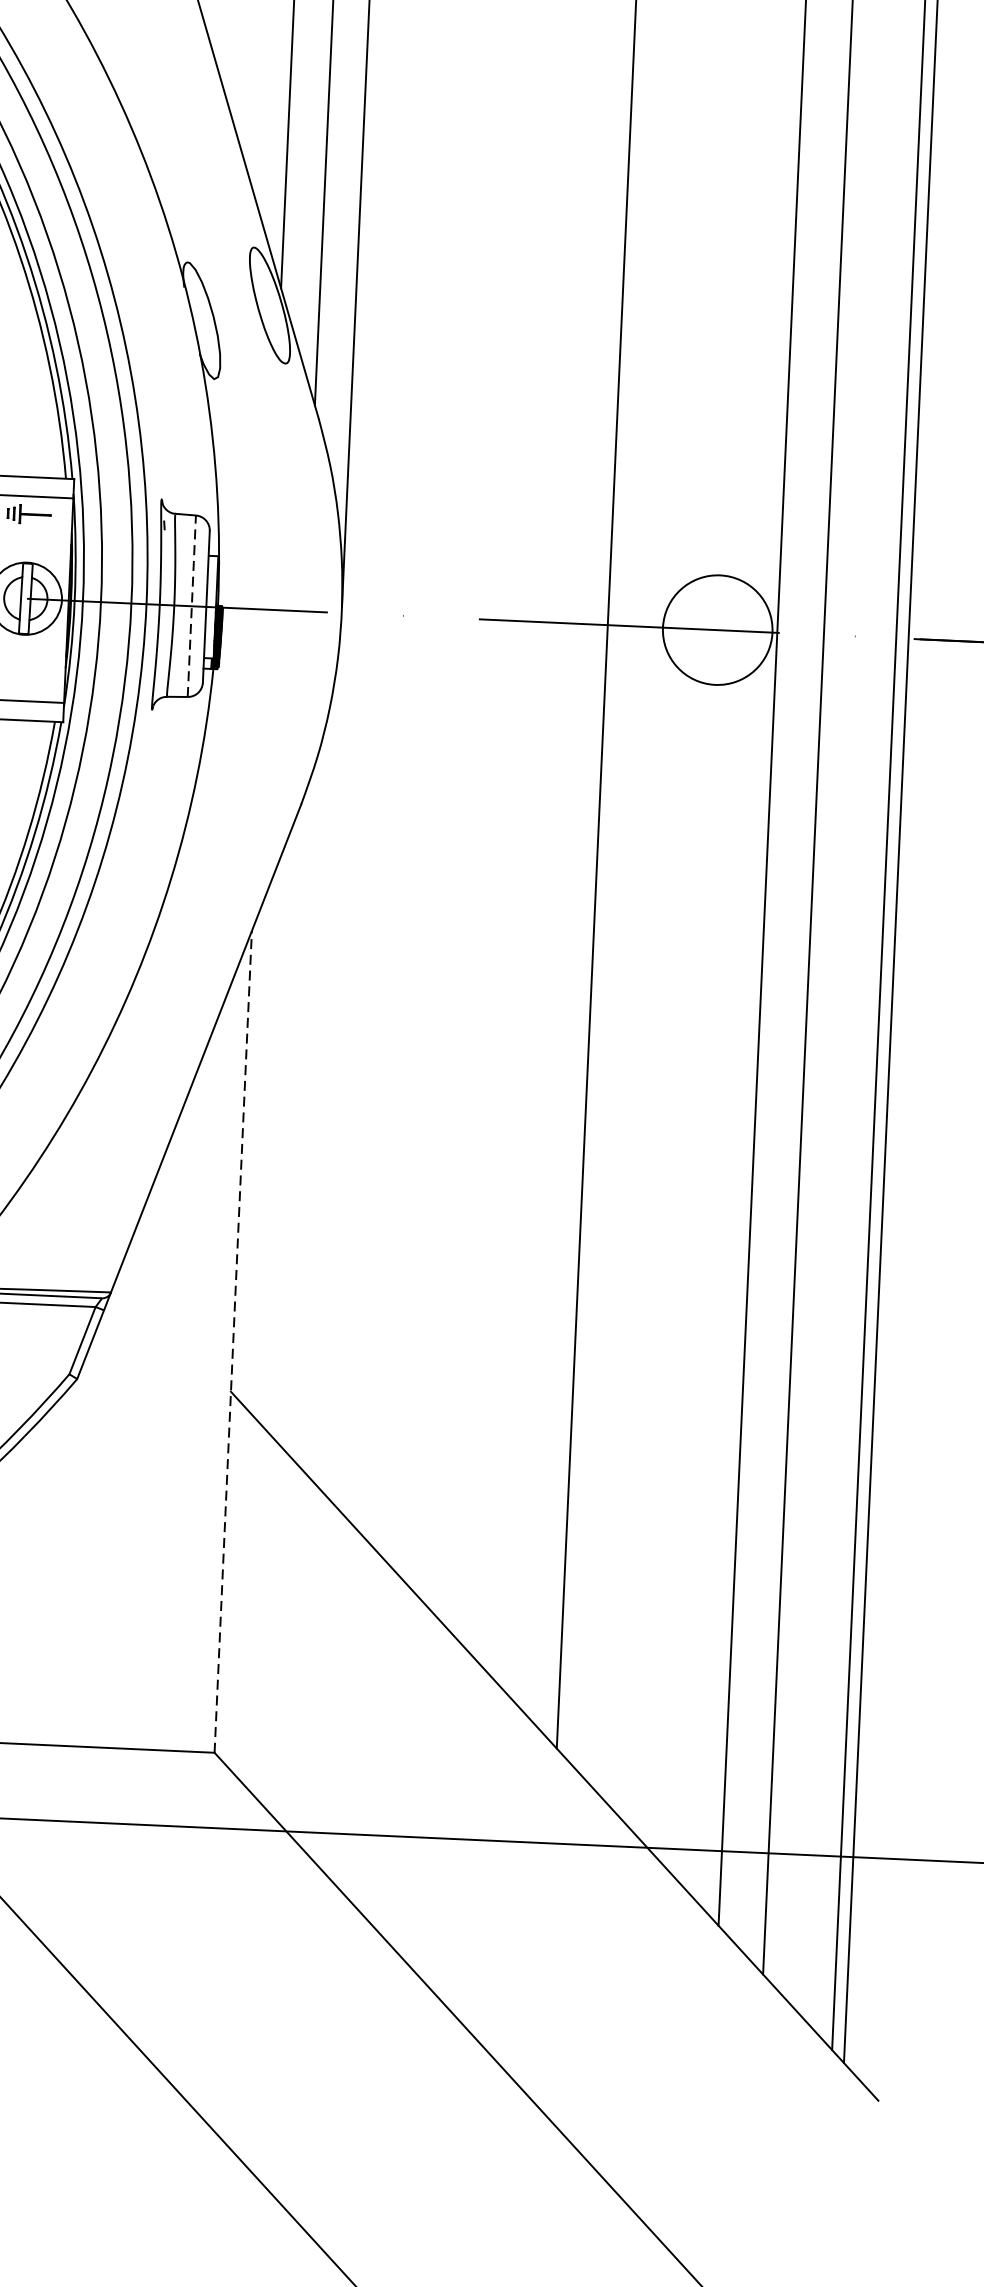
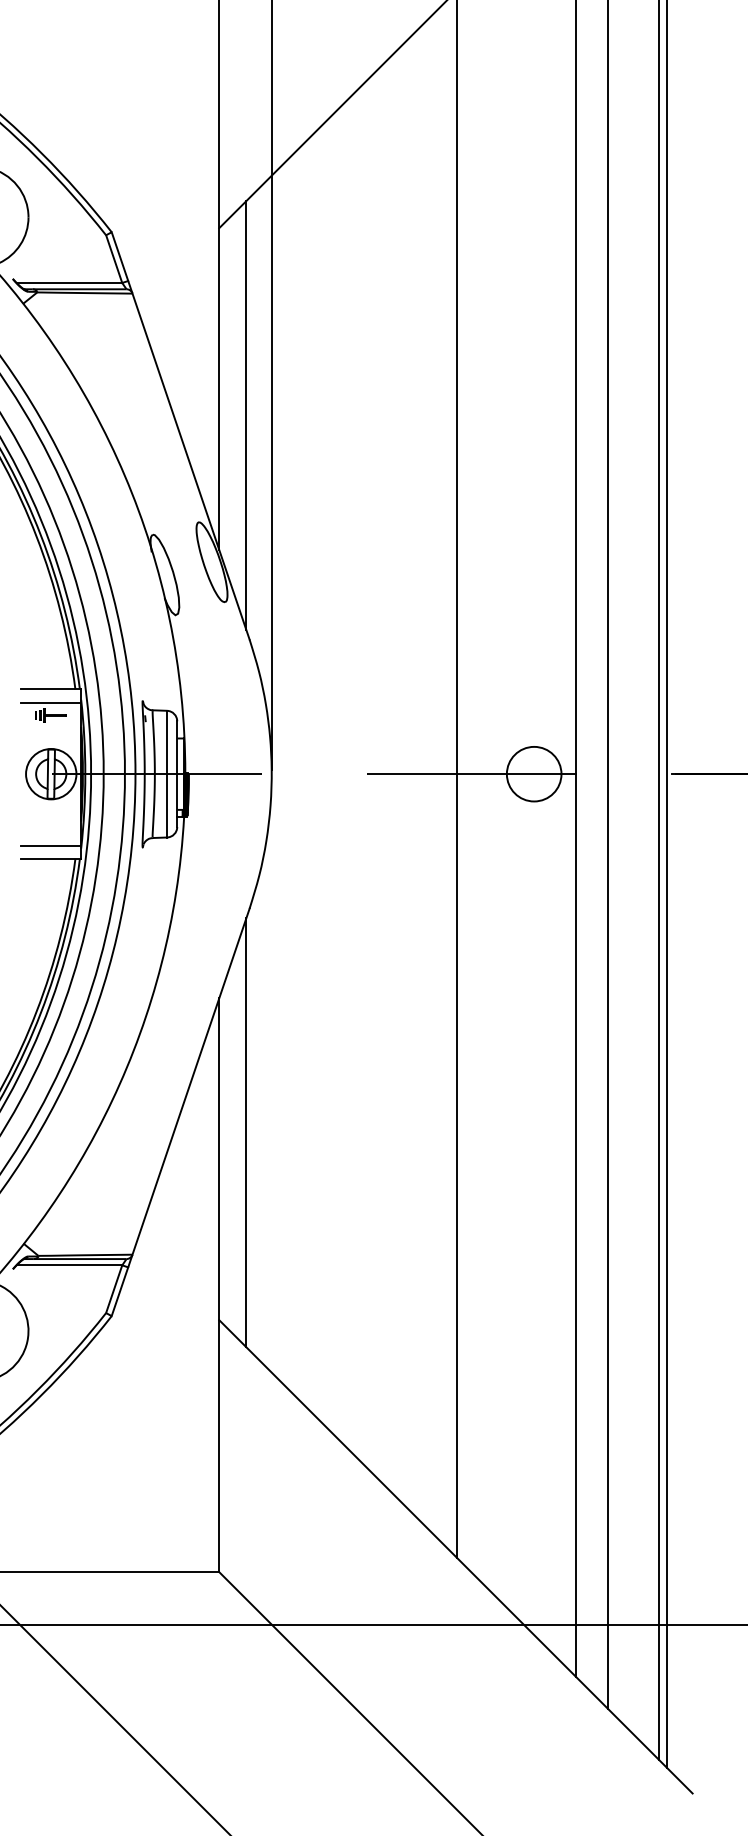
line: (192, 605) -> (167, 773), dashed -> solid
circle: (716, 629) -> (533, 773), size x0.71
line: (282, 1124) -> (246, 1132), added
line: (233, 1342) -> (219, 1285), dashed -> solid

